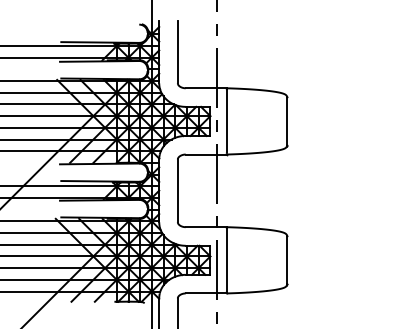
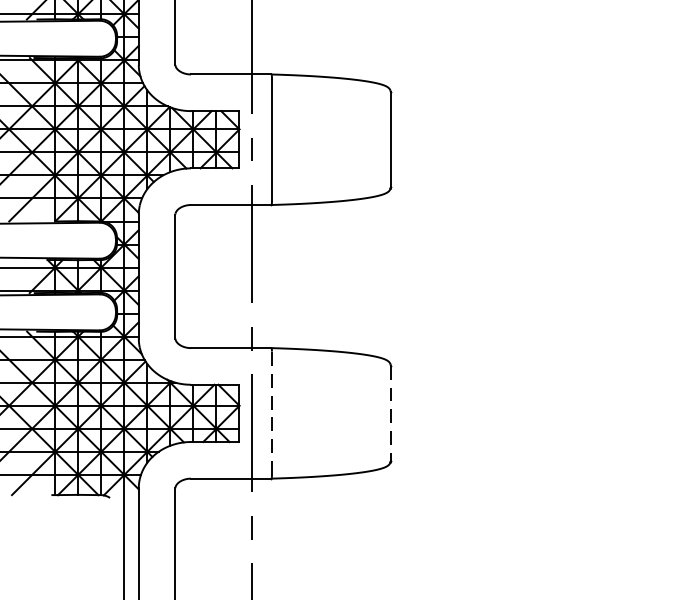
line: (226, 259) -> (271, 411), solid -> dashed
line: (287, 260) -> (391, 413), solid -> dashed

